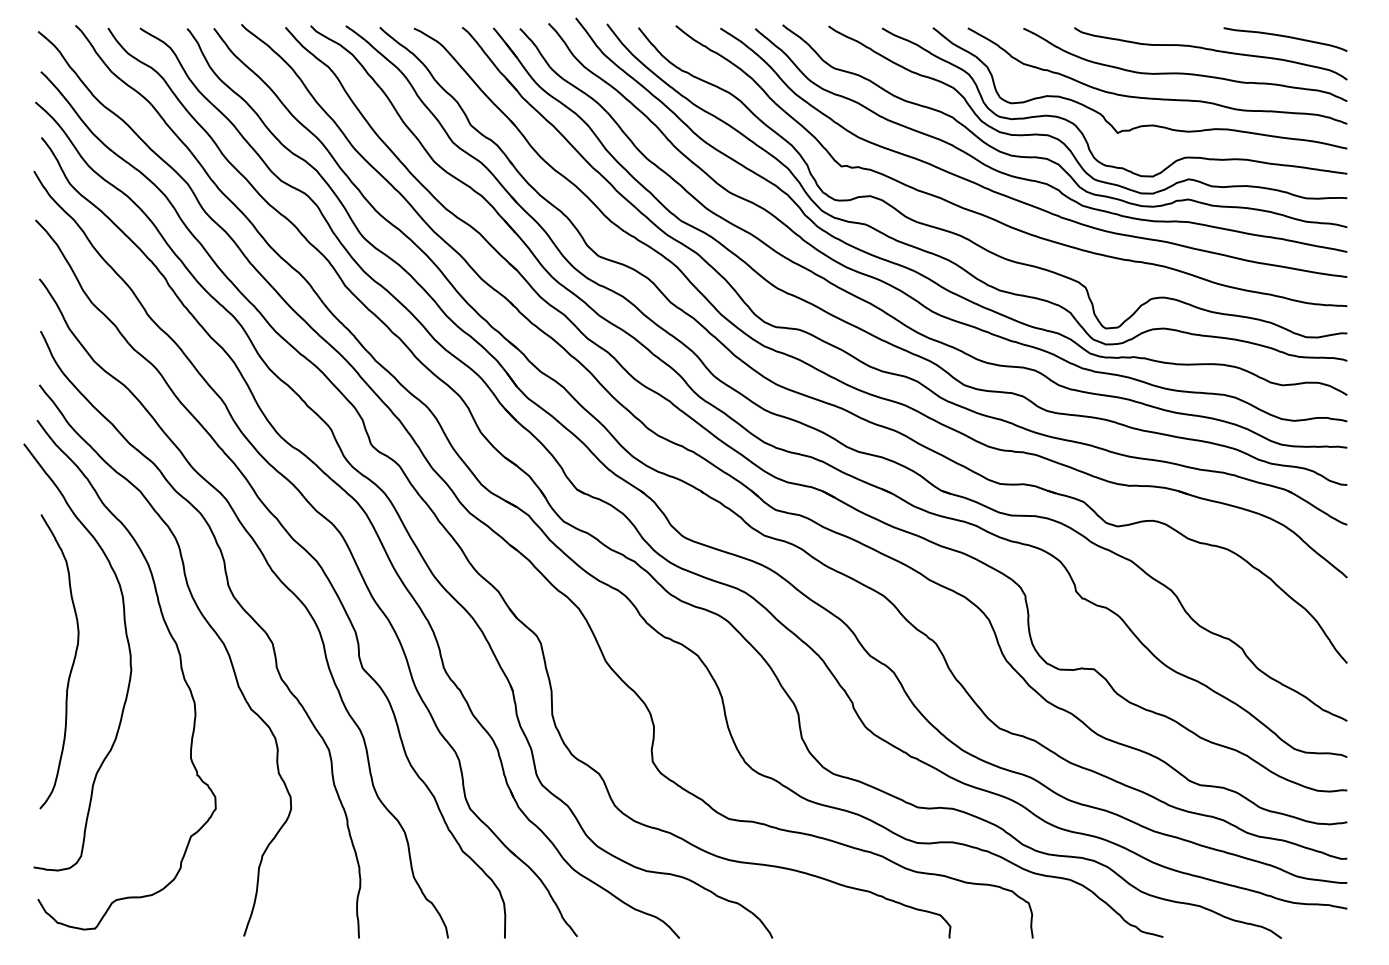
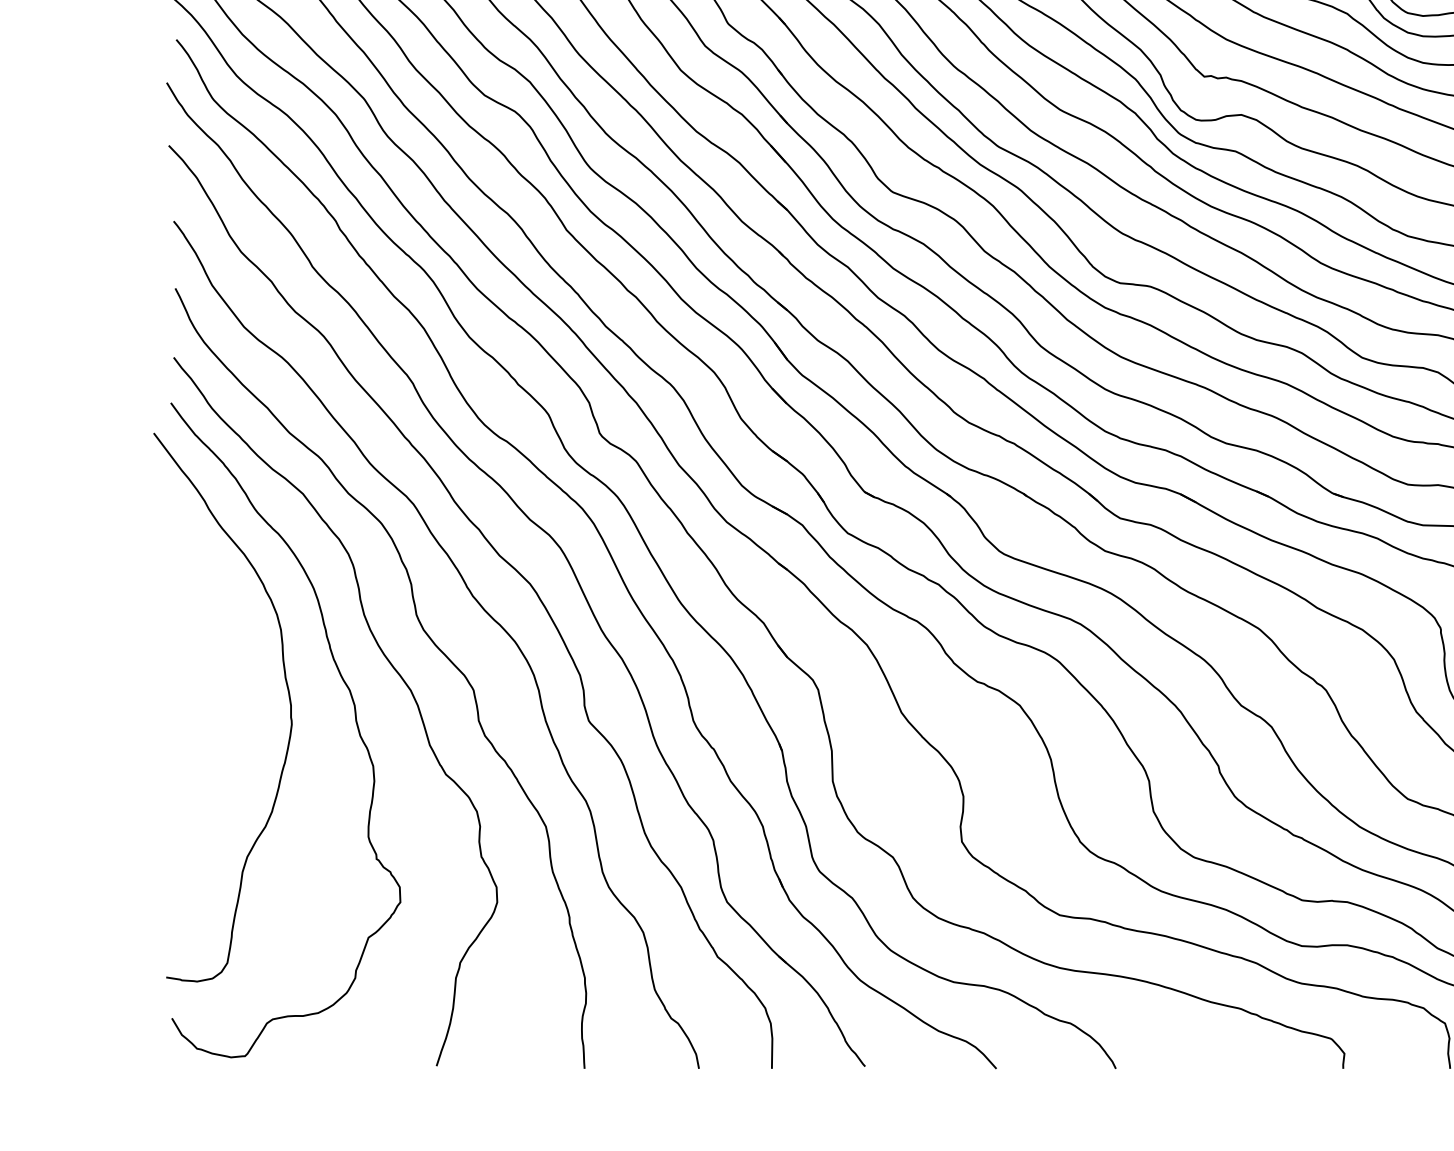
curve: (71, 665) -> (214, 718), removed

